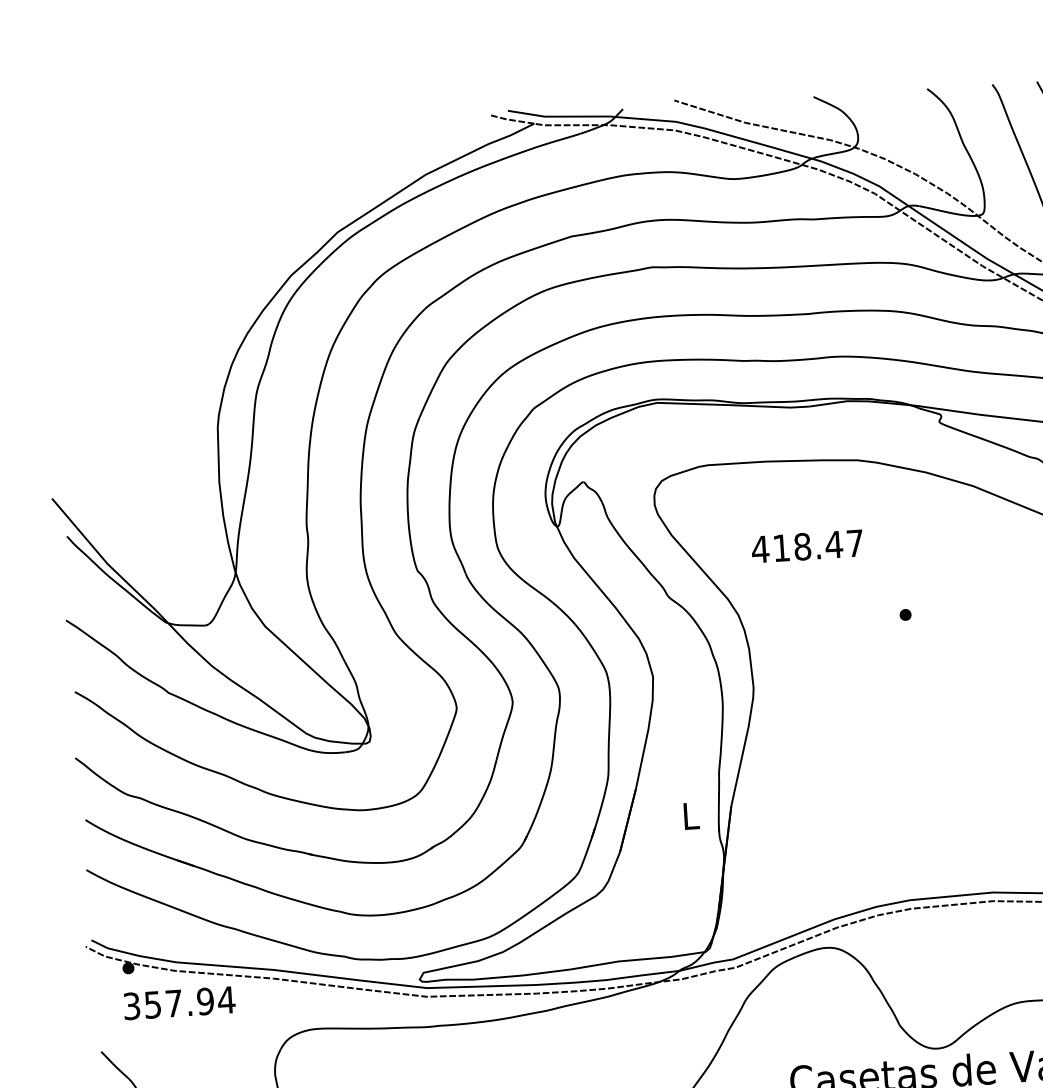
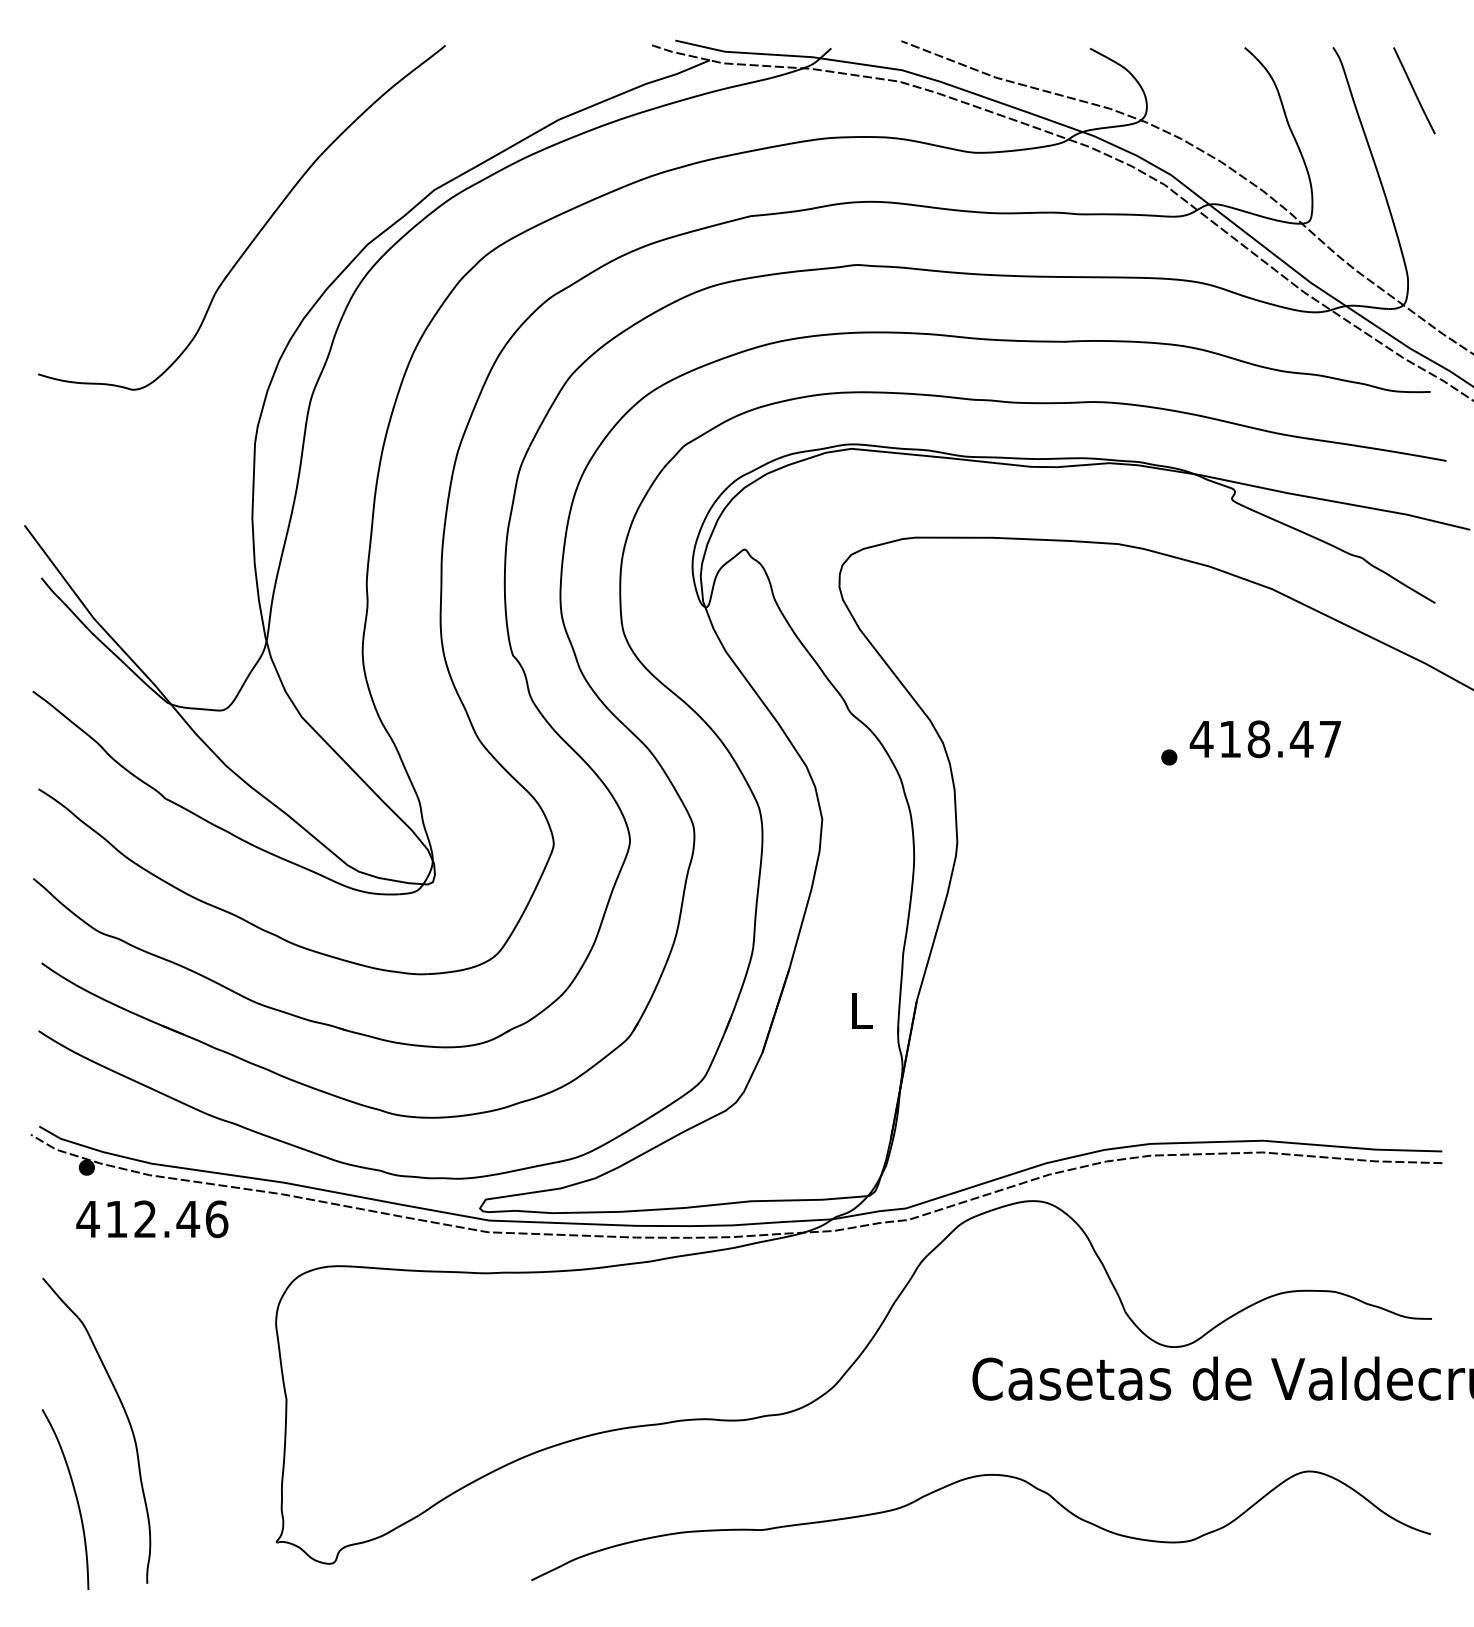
curve: (210, 271) -> (258, 231), added
text: (806, 546) -> (1264, 739), moved
text: (179, 1003) -> (152, 1219), 357.94 -> 412.46

